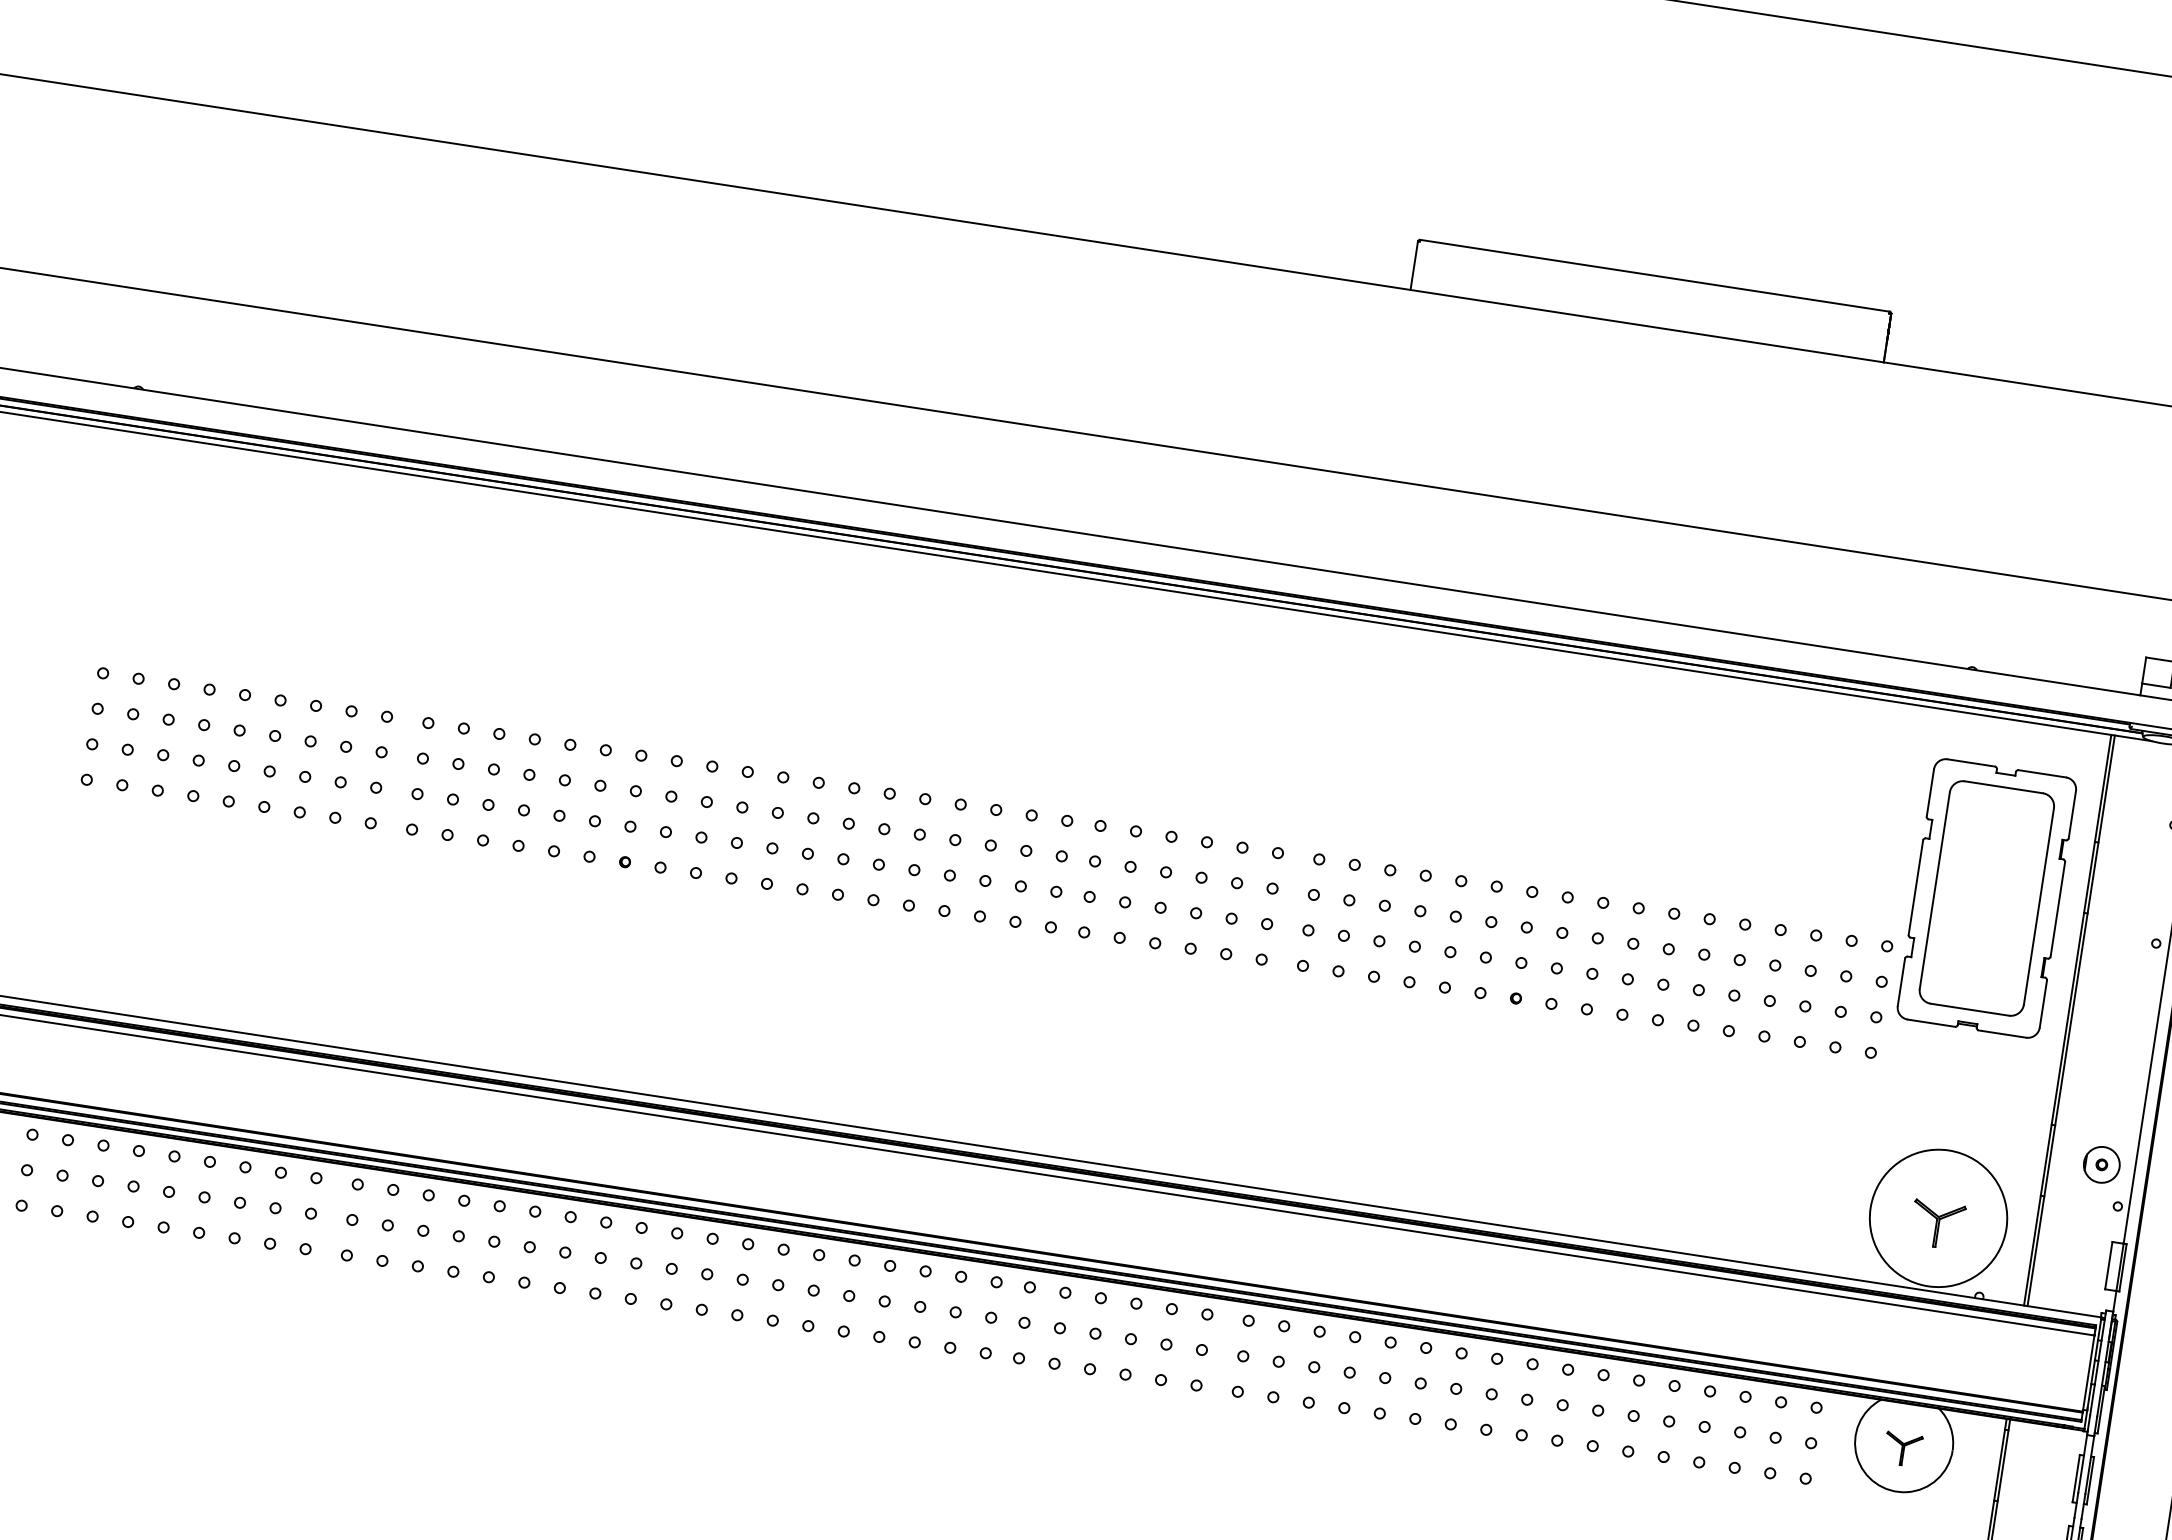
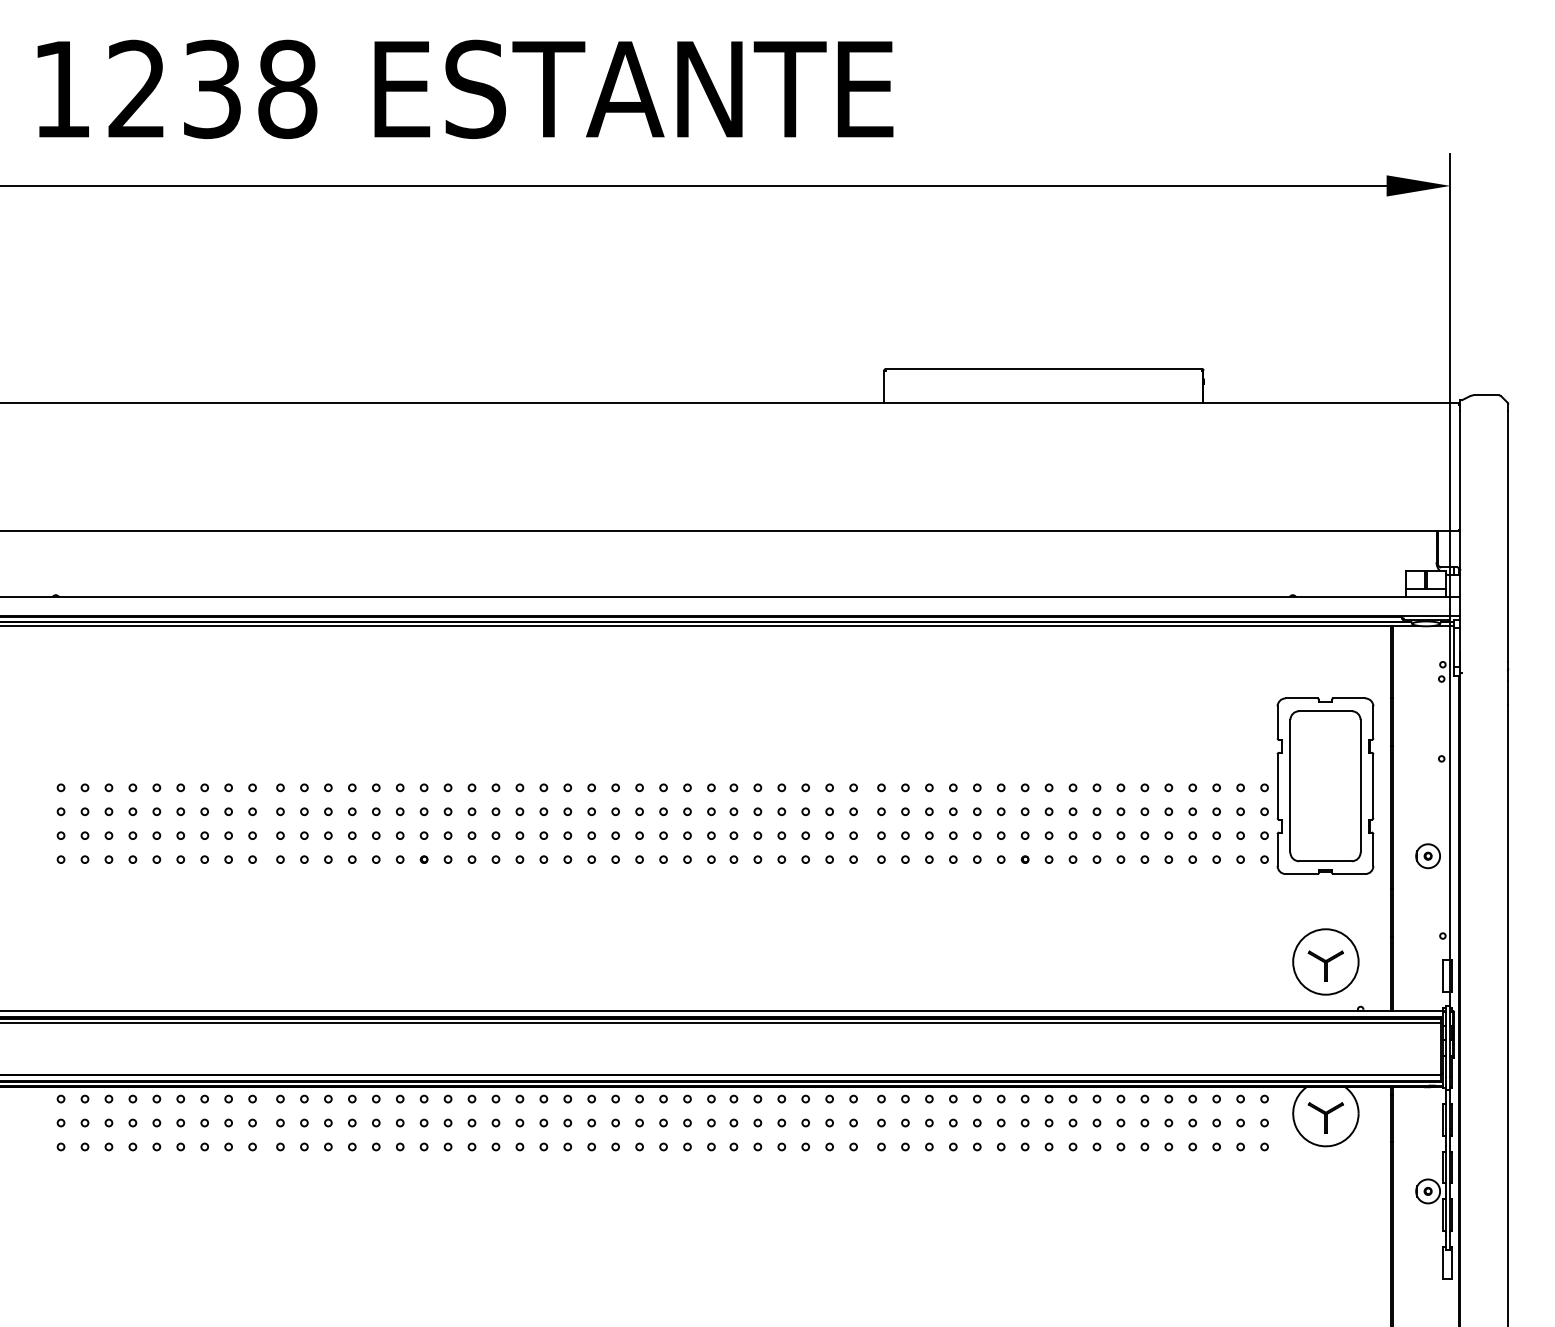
part: (1987, 897) -> (1325, 785), moved
part: (2100, 1165) -> (1427, 856), moved
circle: (1938, 1217) -> (1325, 961), size x0.71
part: (1902, 1448) -> (1325, 1117), size x1.43

